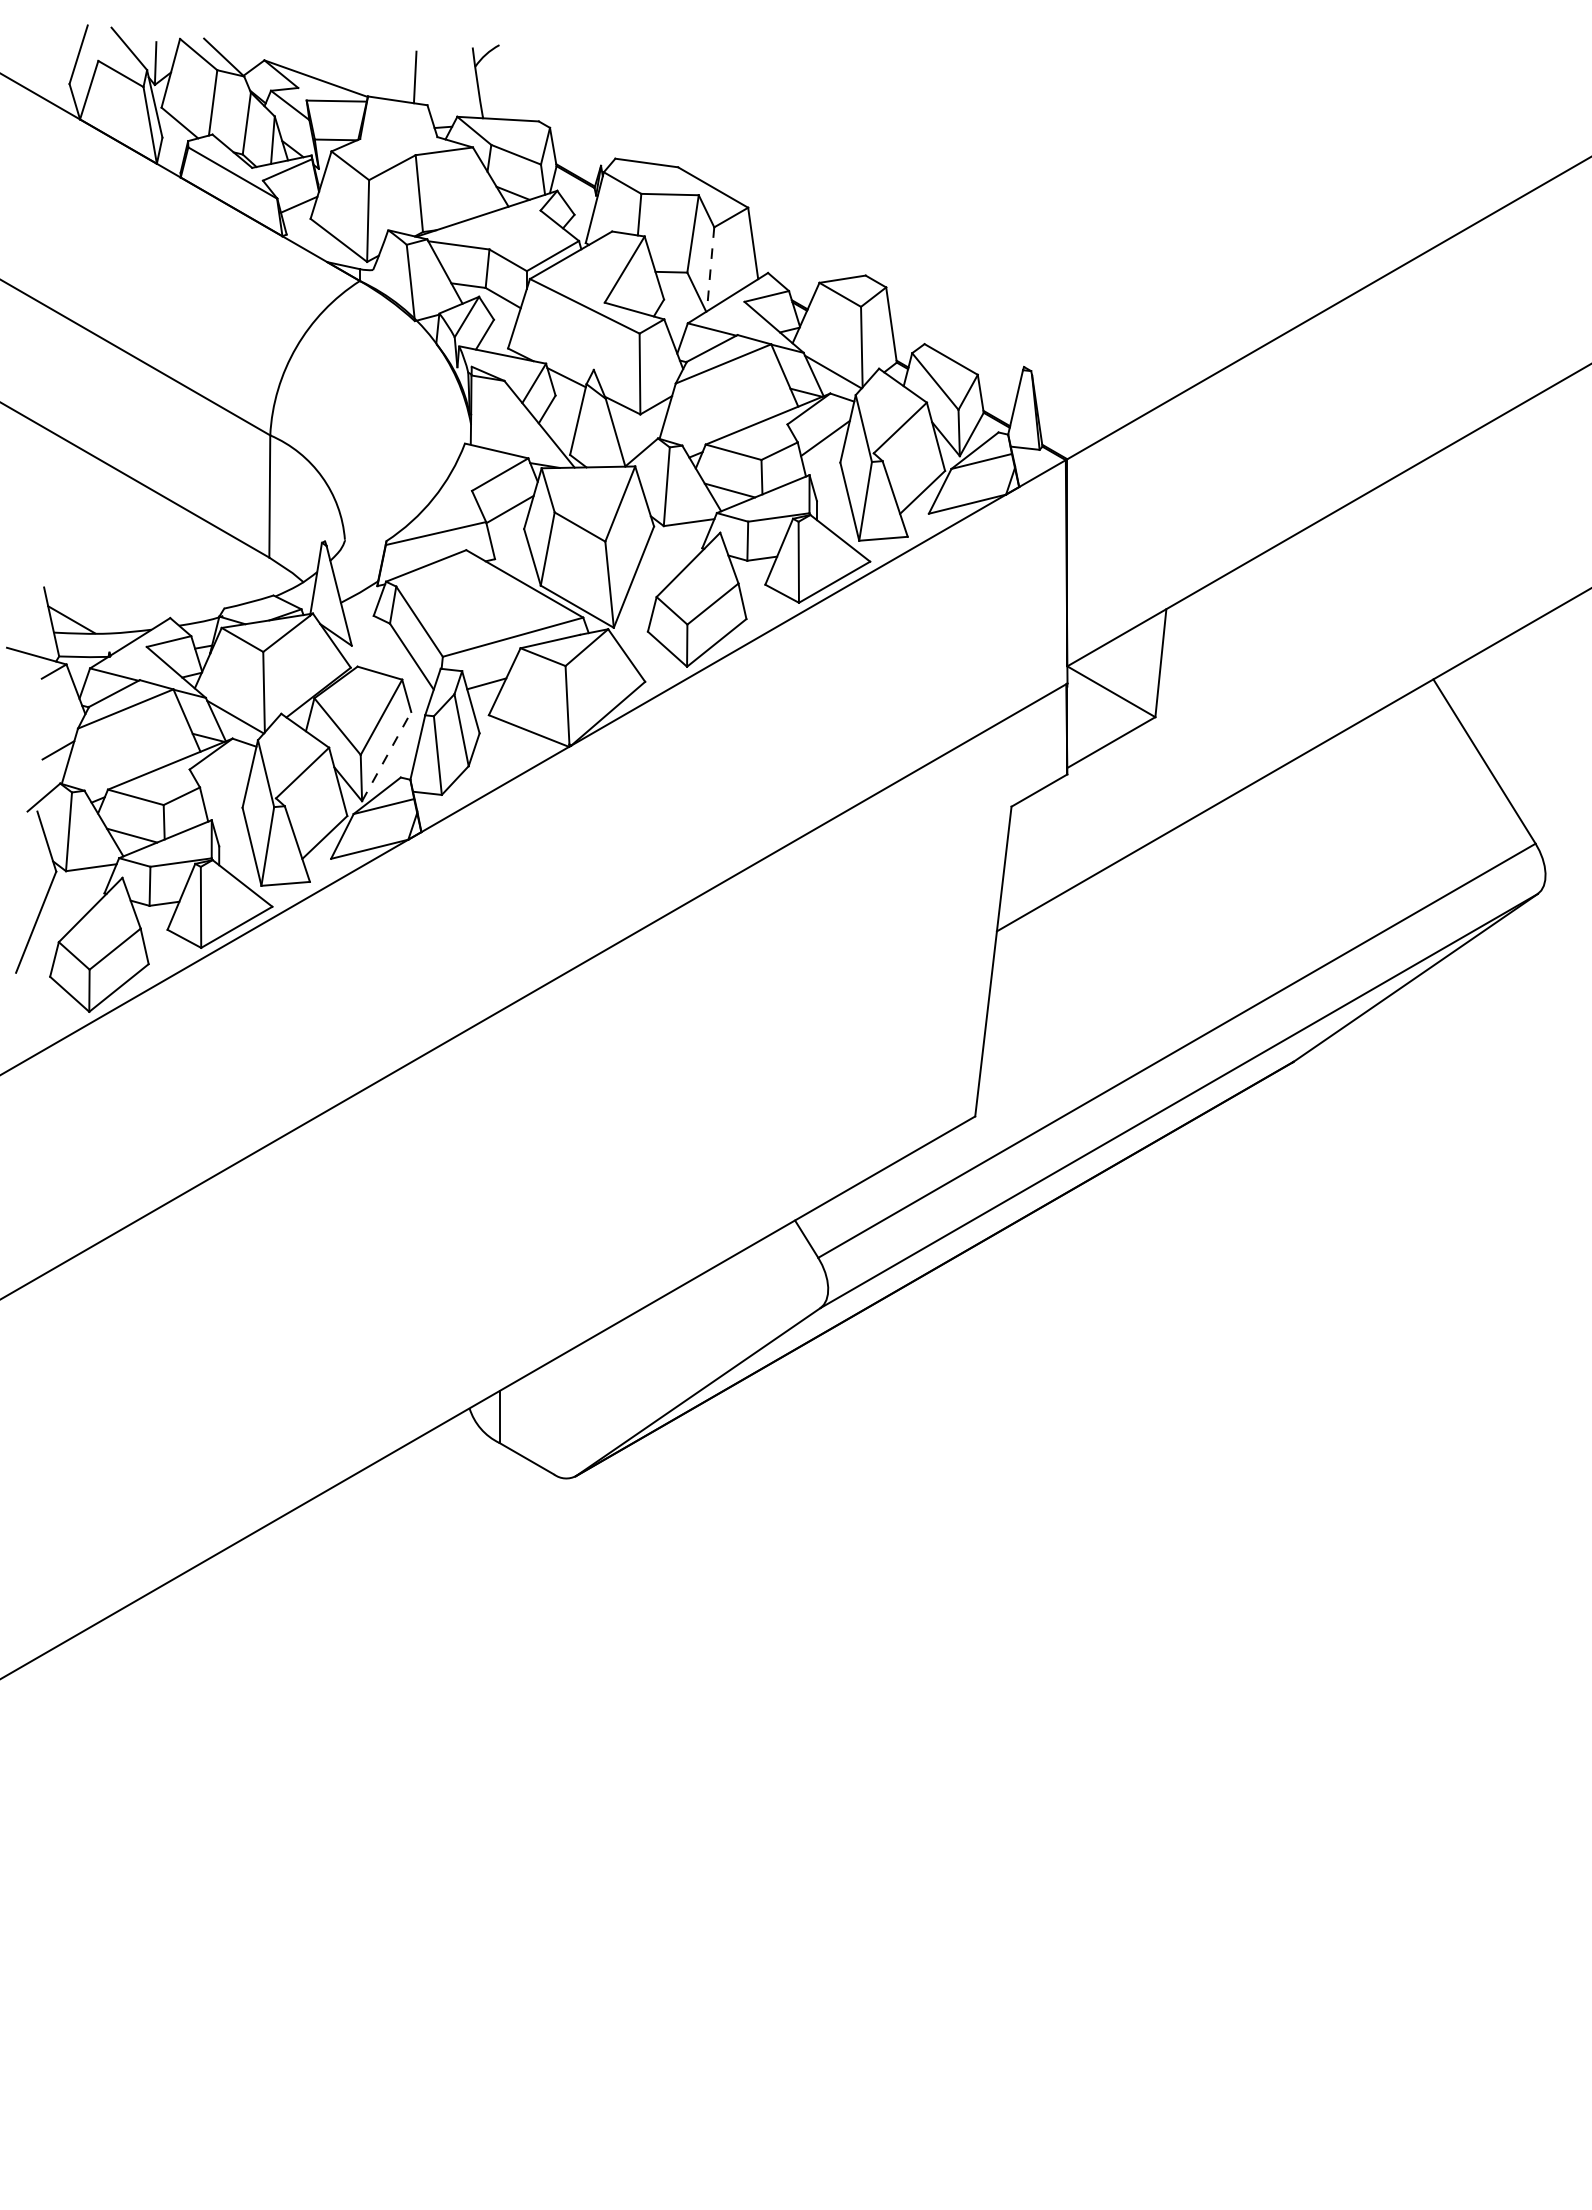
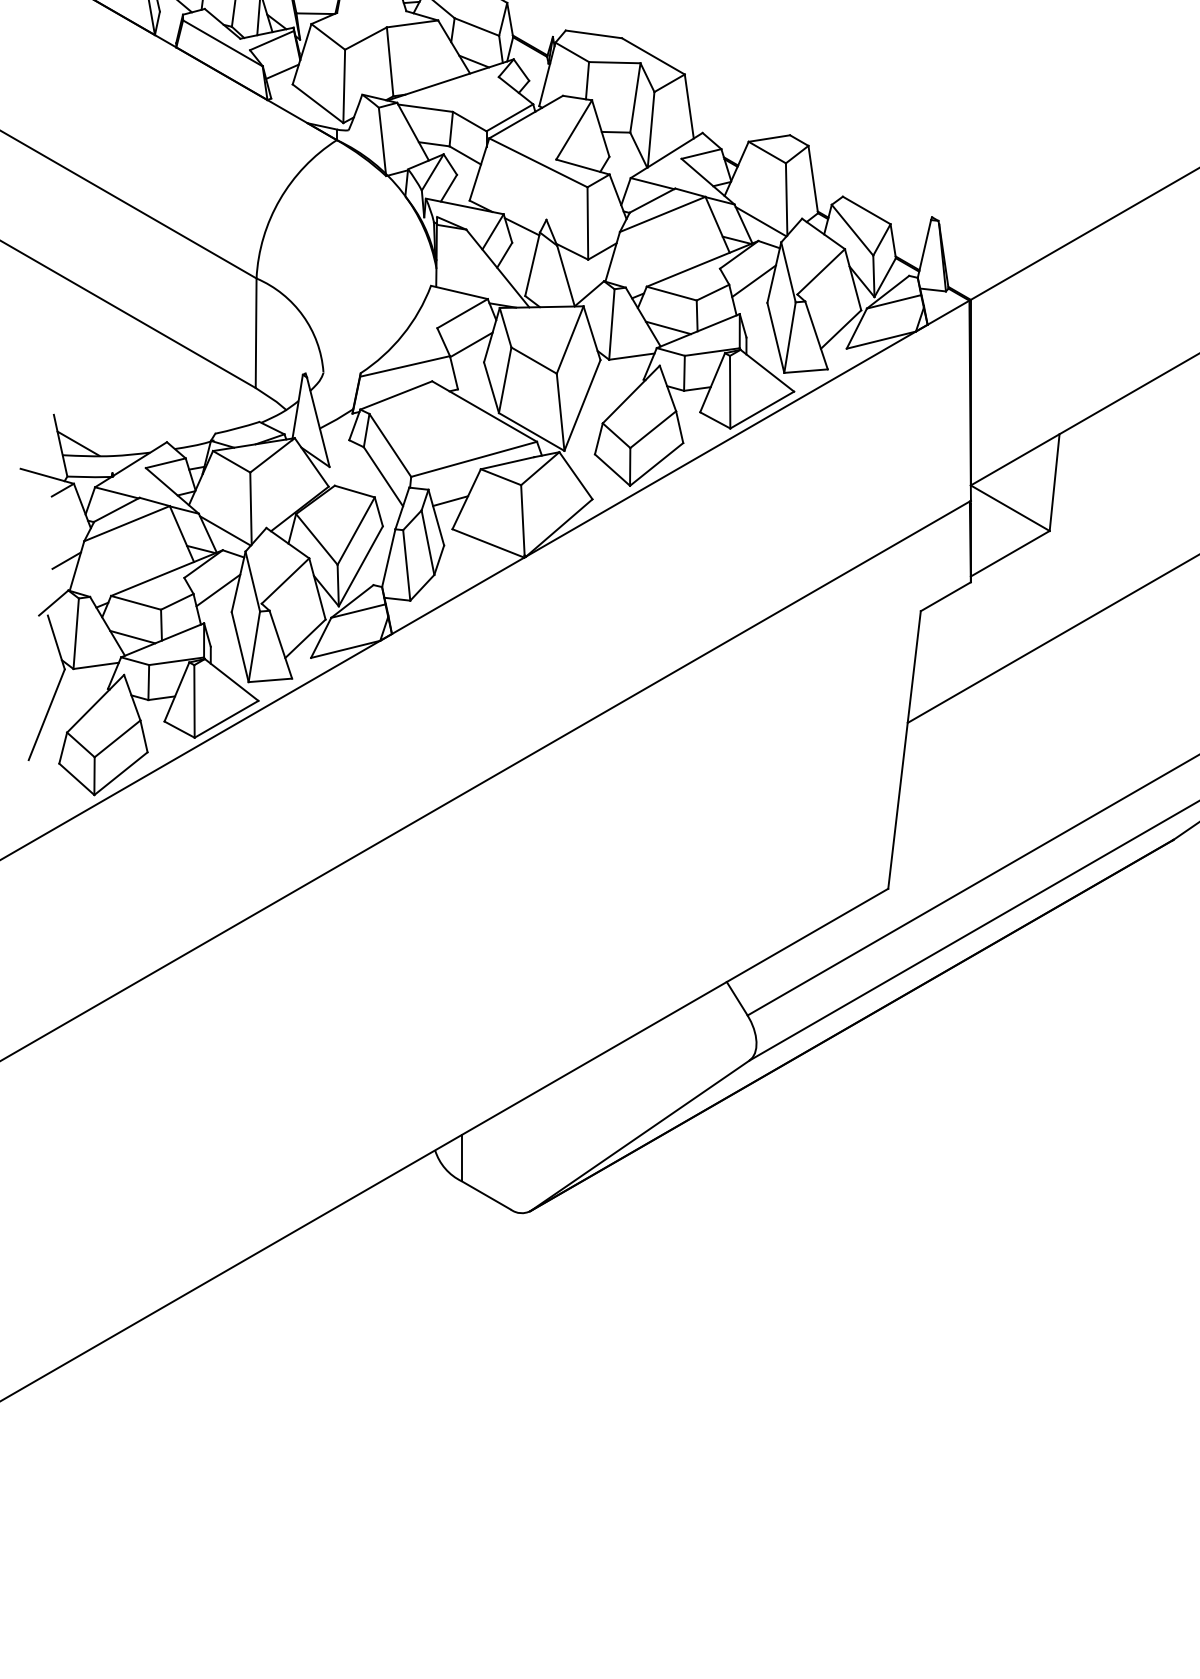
line: (710, 269) -> (651, 129), dashed -> solid
line: (386, 756) -> (360, 566), dashed -> solid
line: (227, 783) -> (218, 590), added

